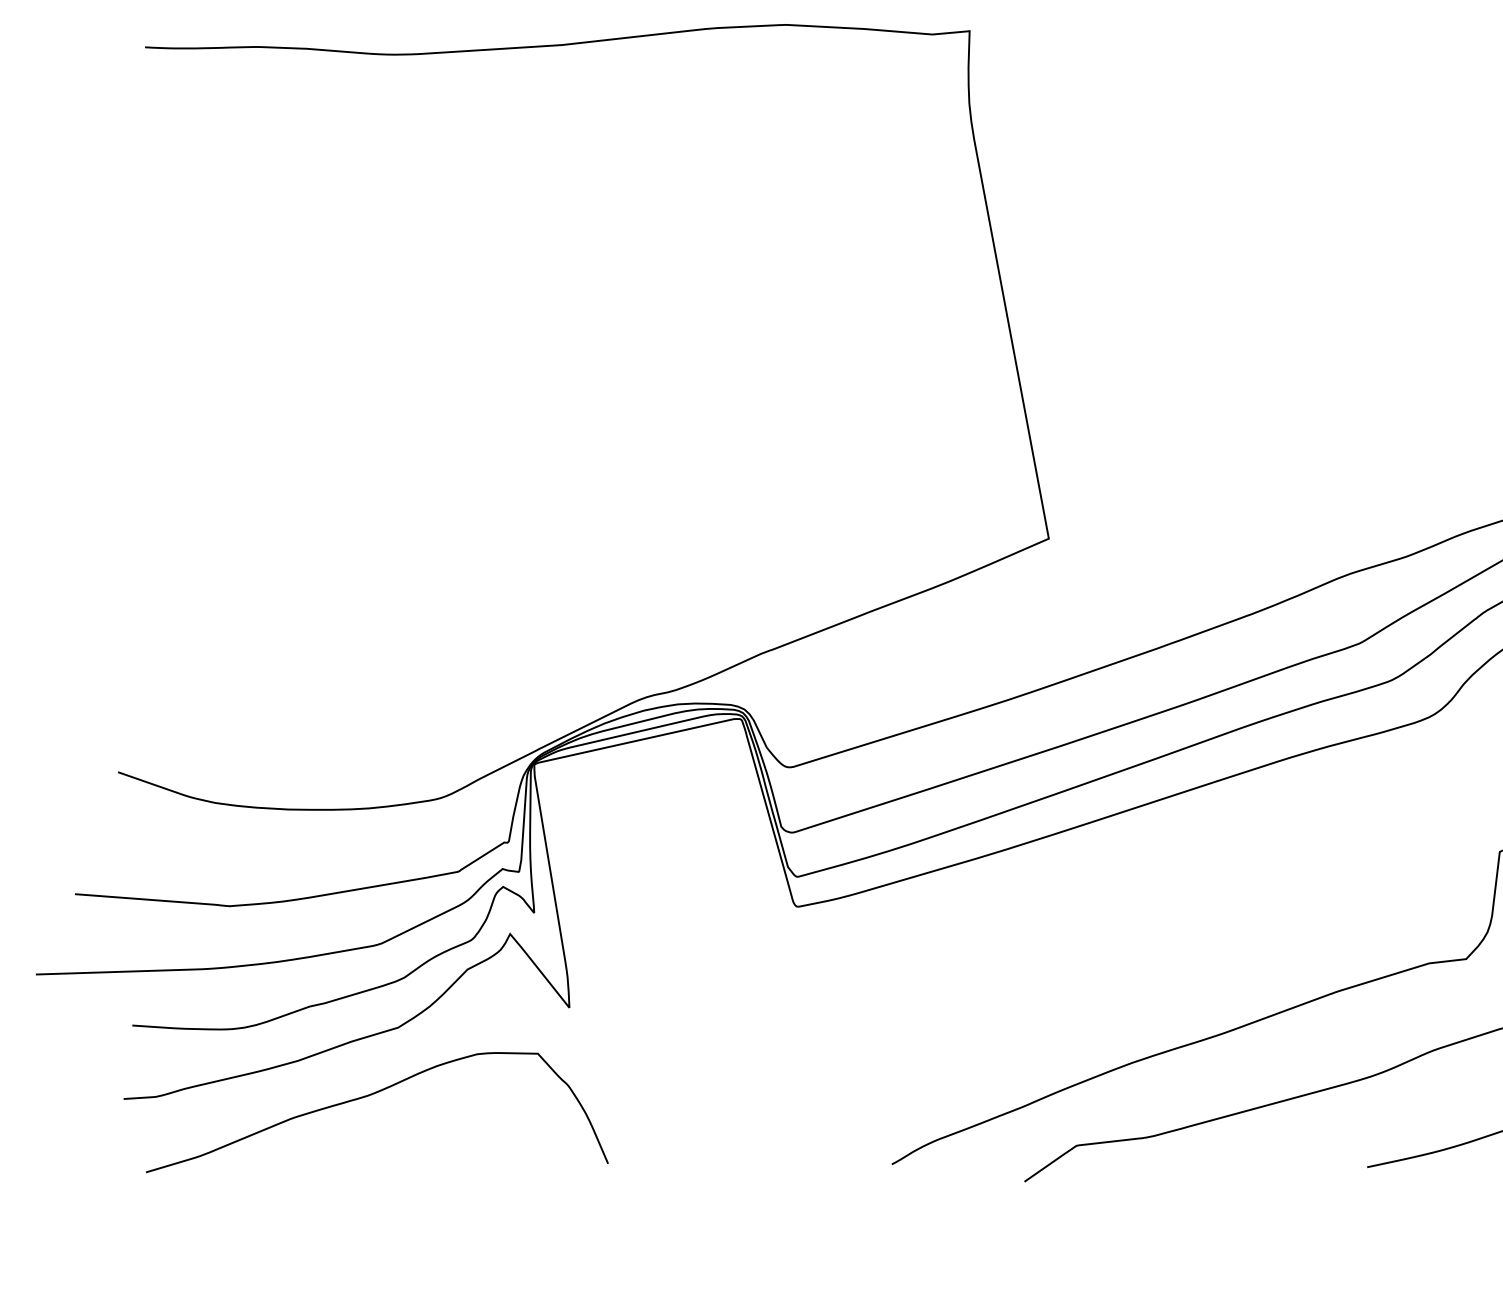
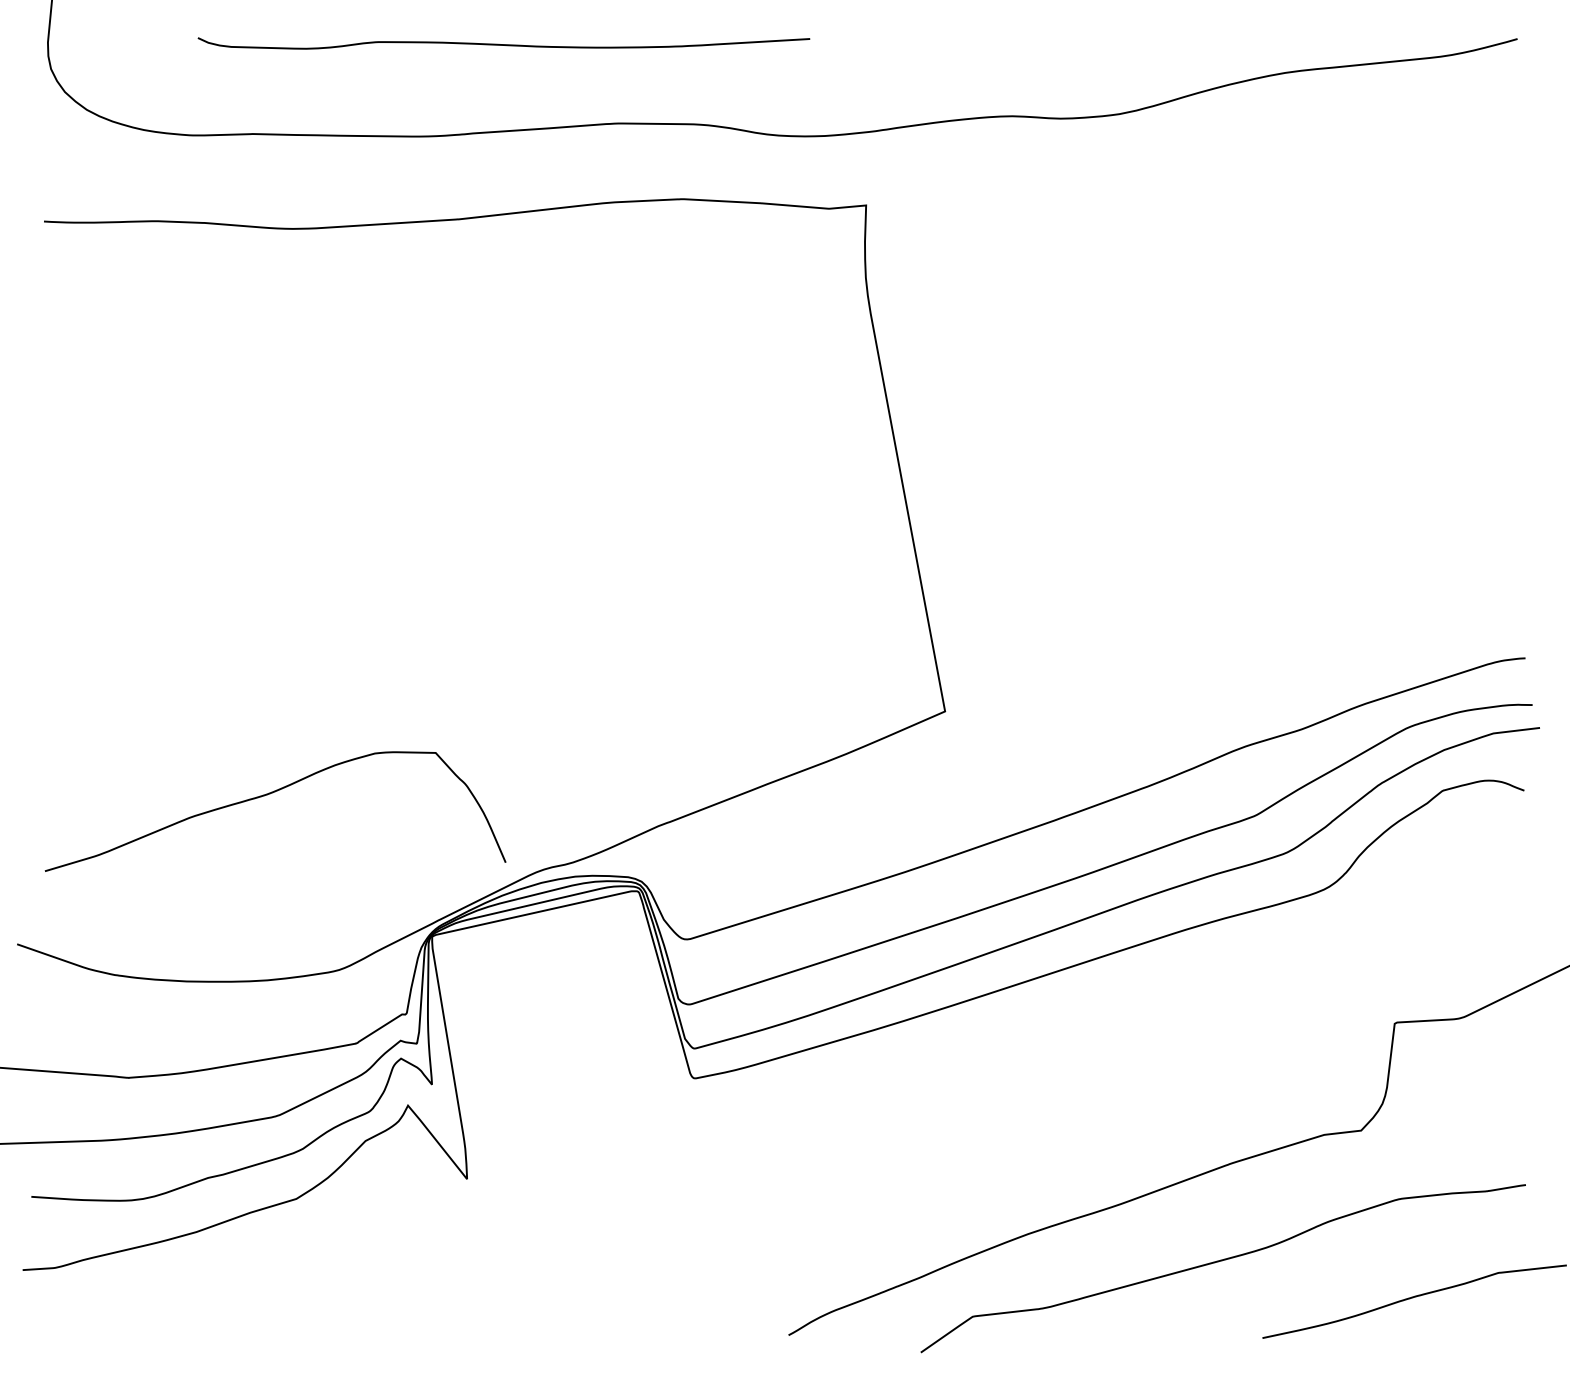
curve: (372, 1095) -> (270, 794), moved

